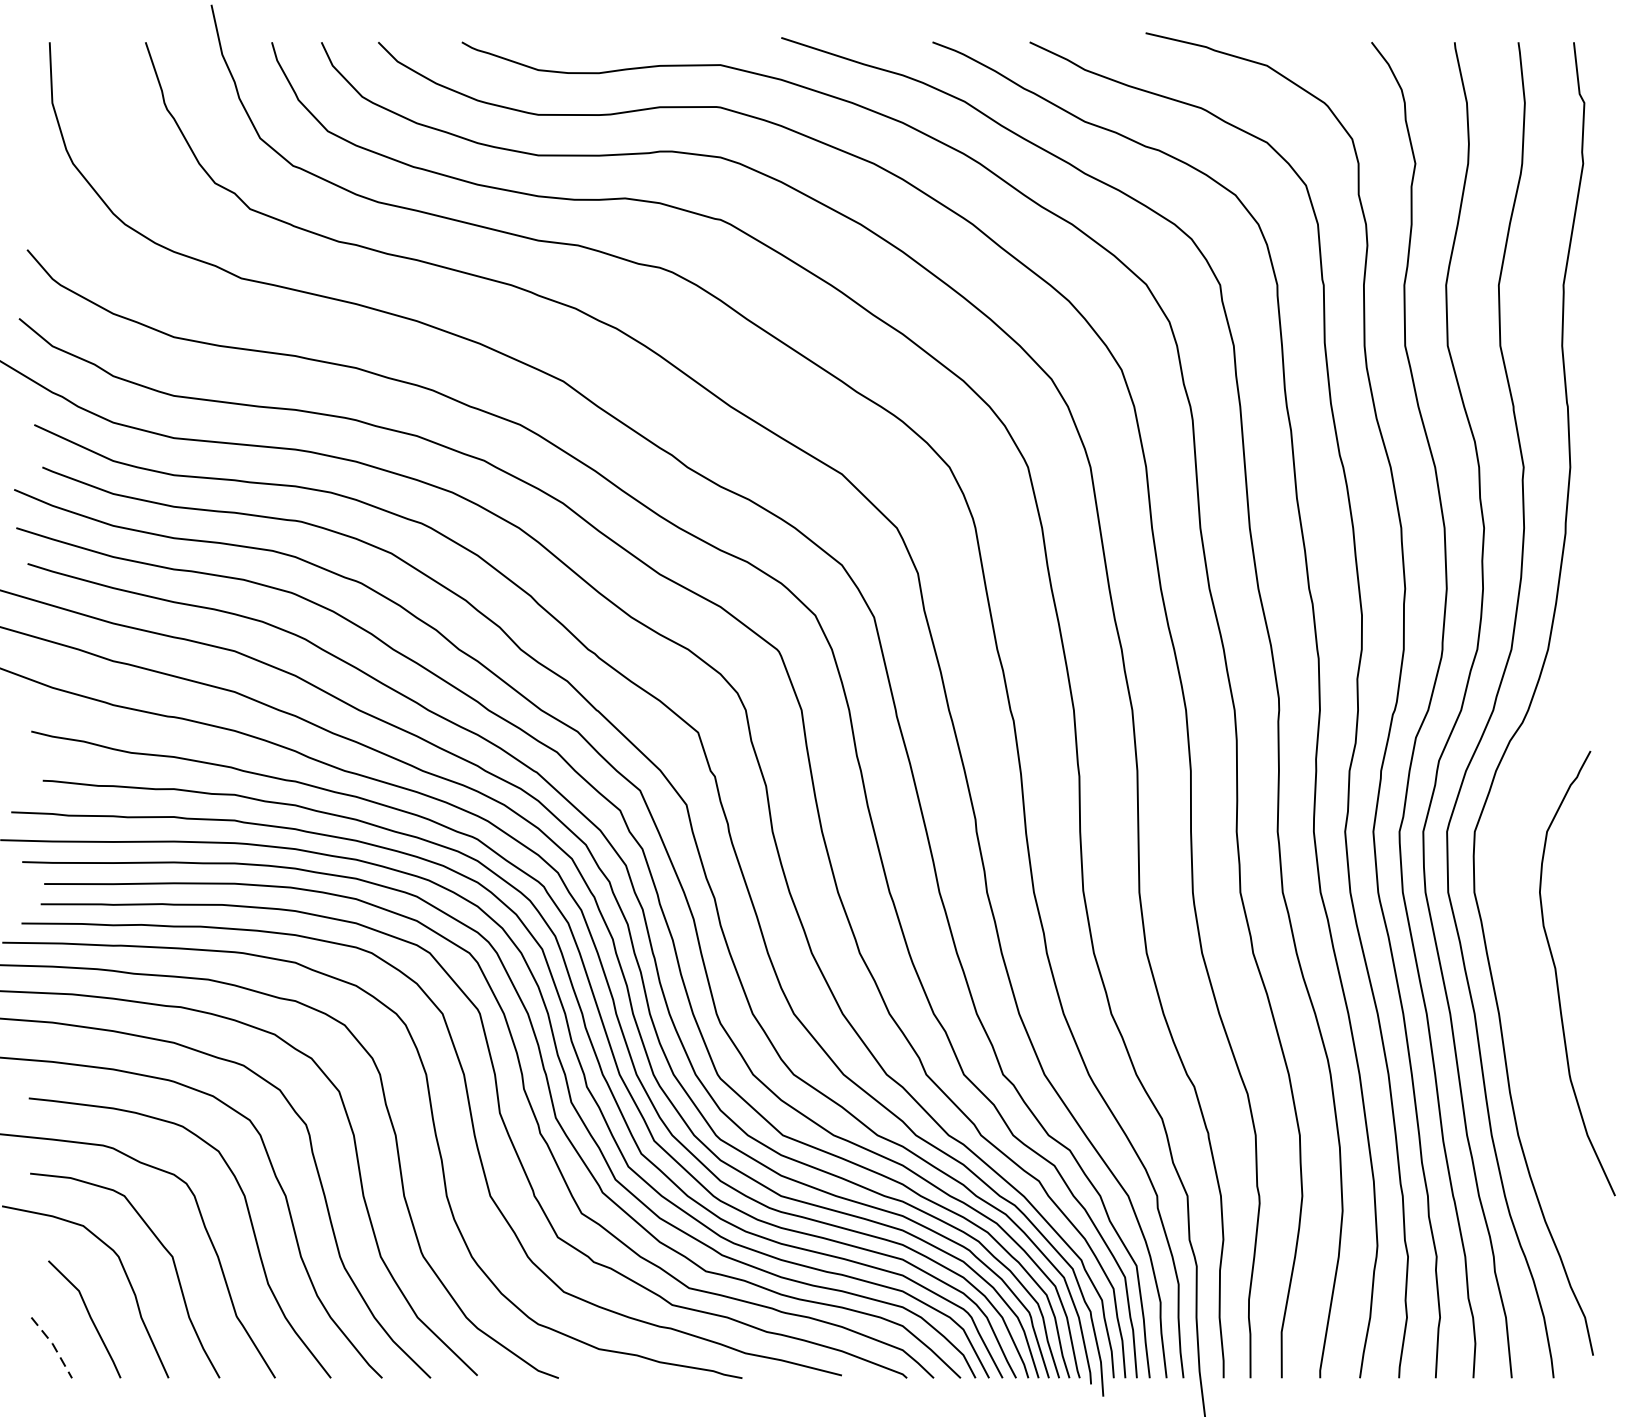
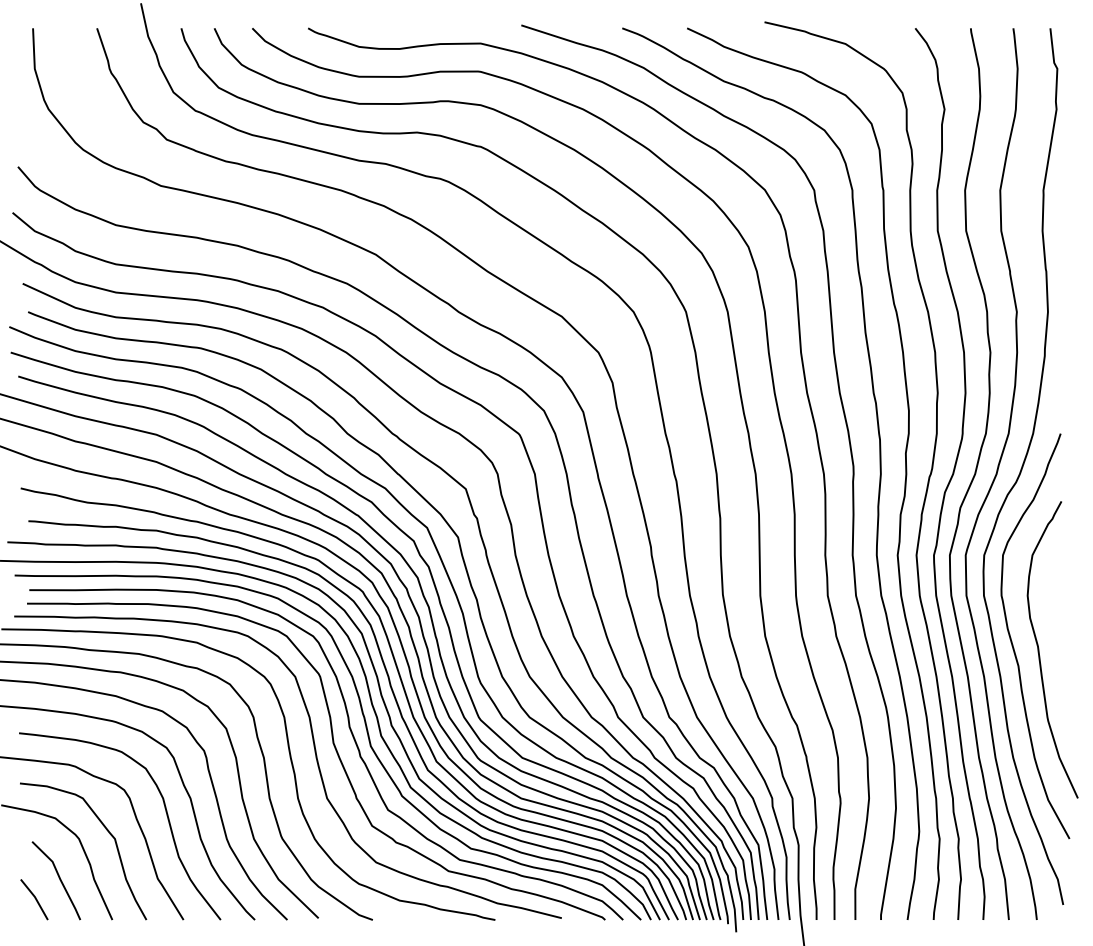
curve: (1518, 965) -> (1013, 644), added
line: (53, 1345) -> (35, 898), dashed -> solid

